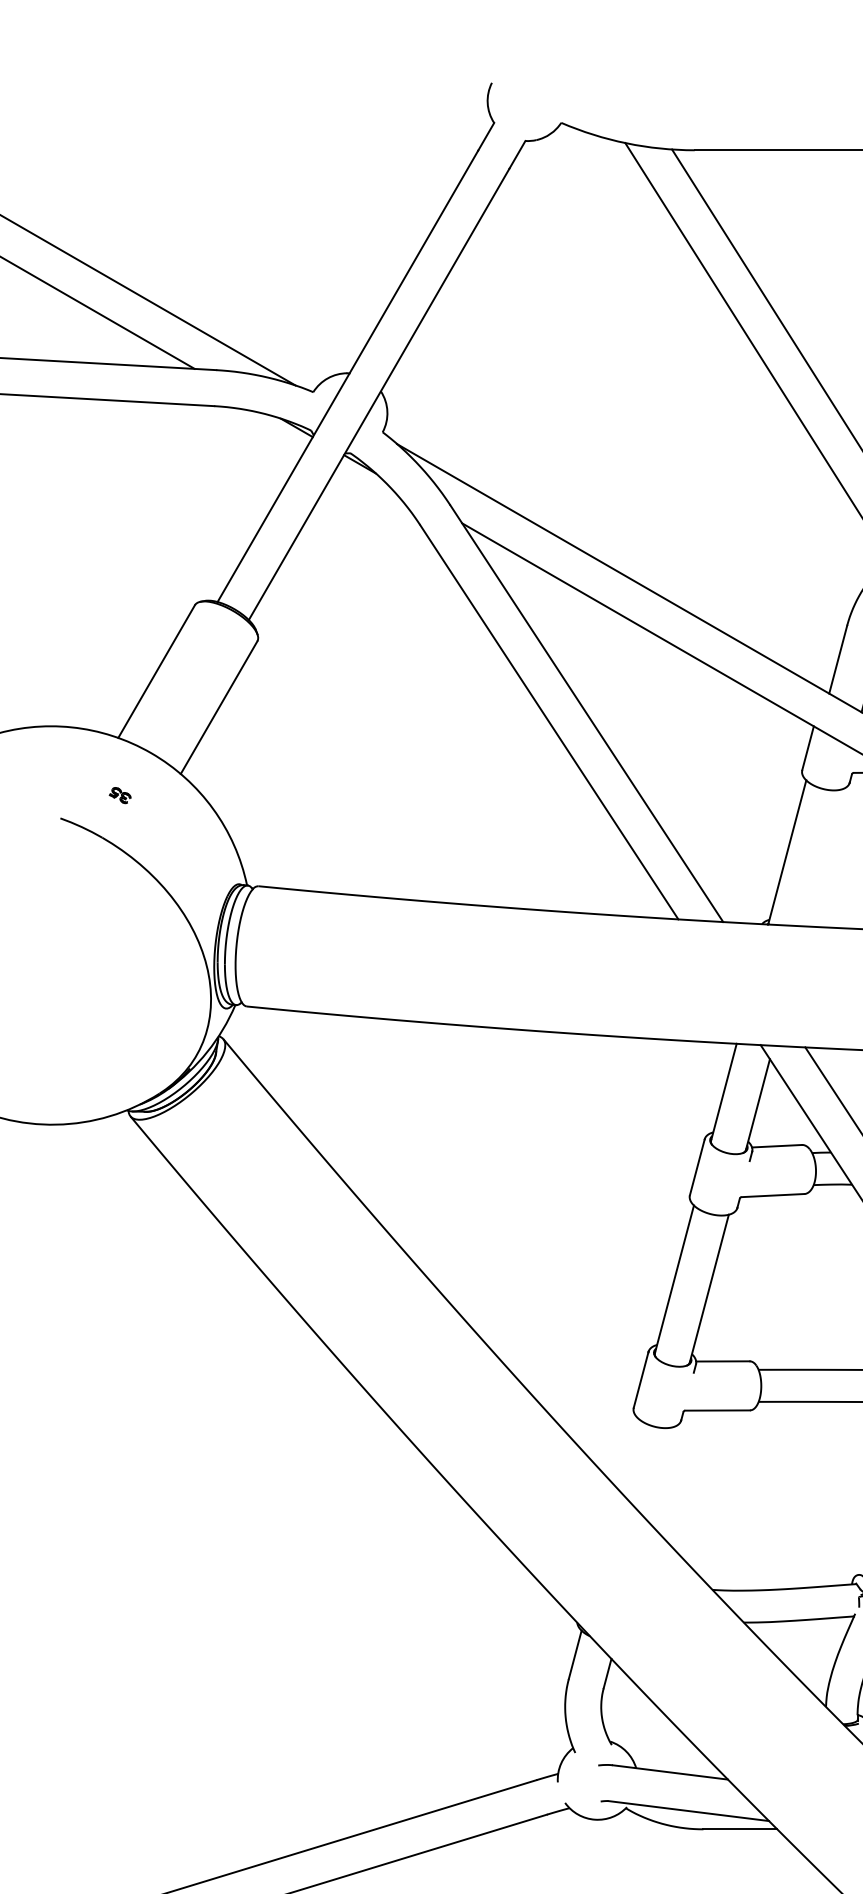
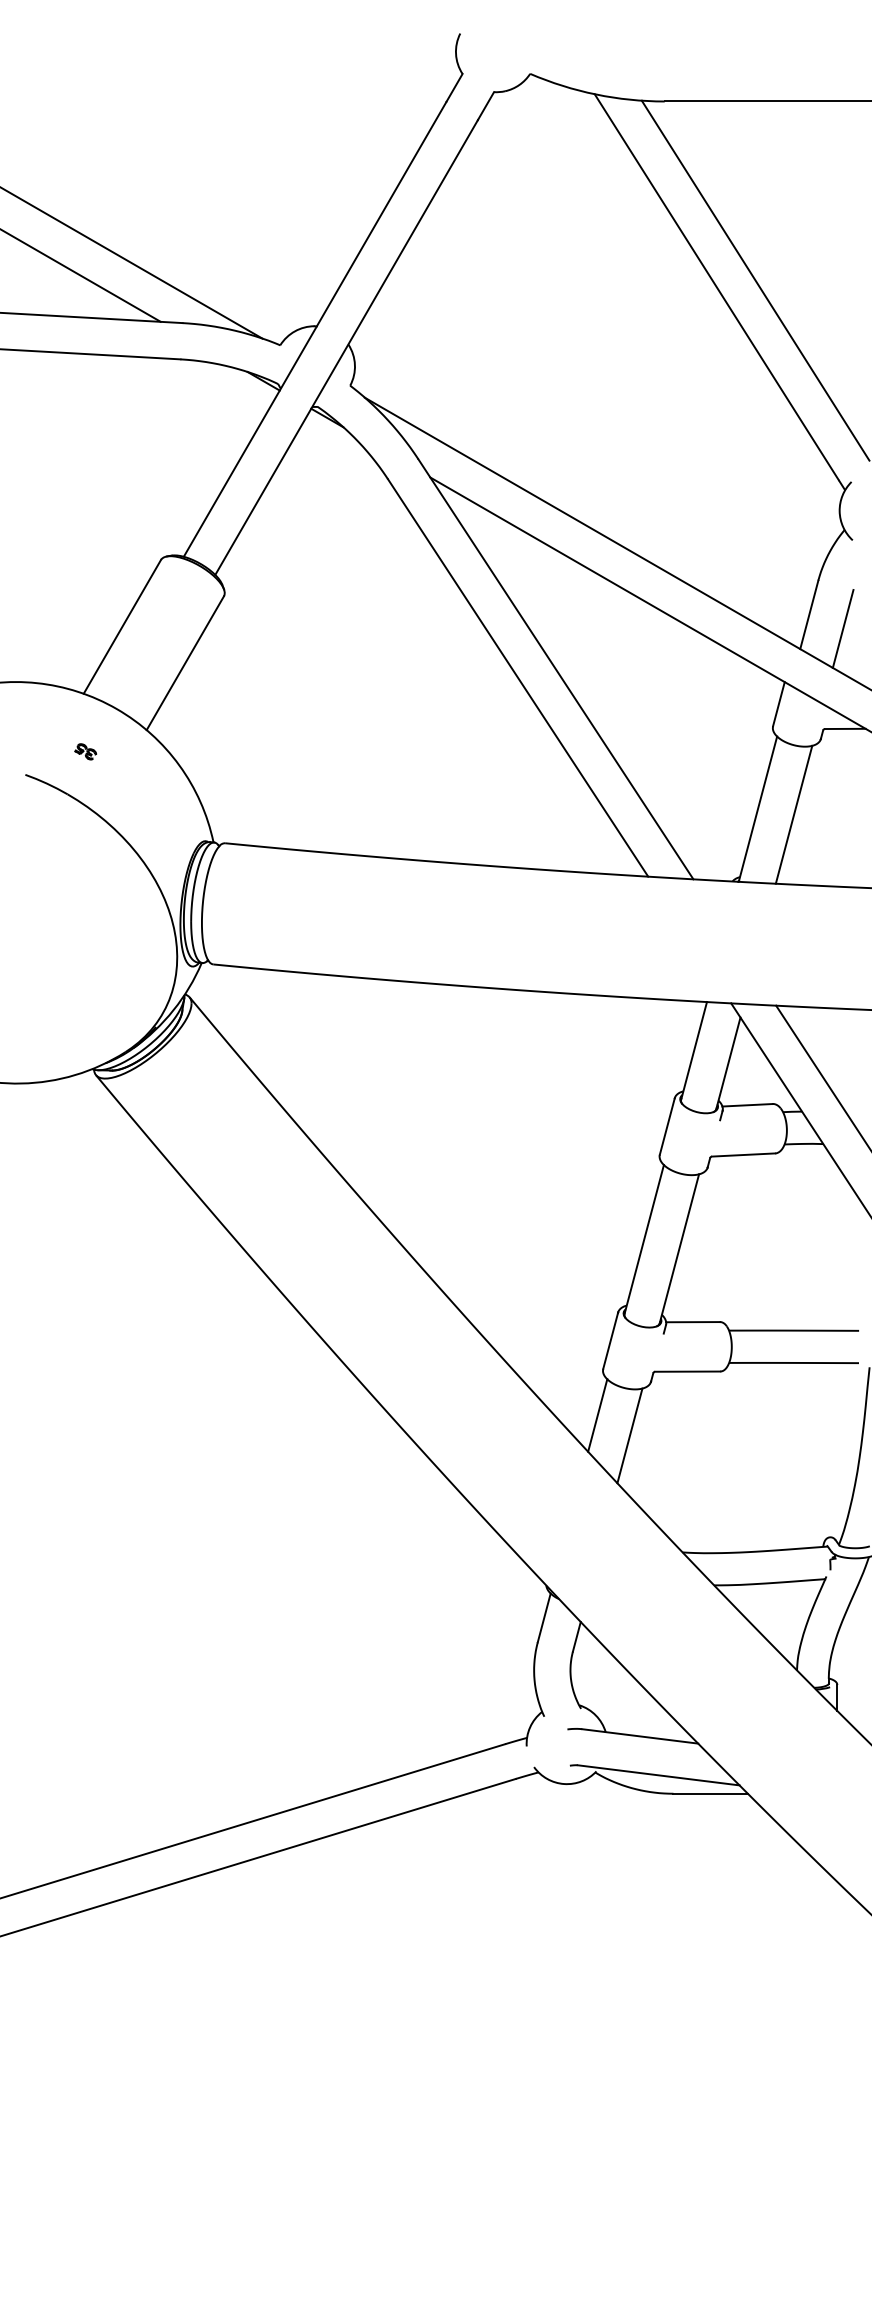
line: (822, 857) -> (793, 814), added
line: (628, 1454) -> (597, 1415), added
line: (659, 1473) -> (629, 1435), added

